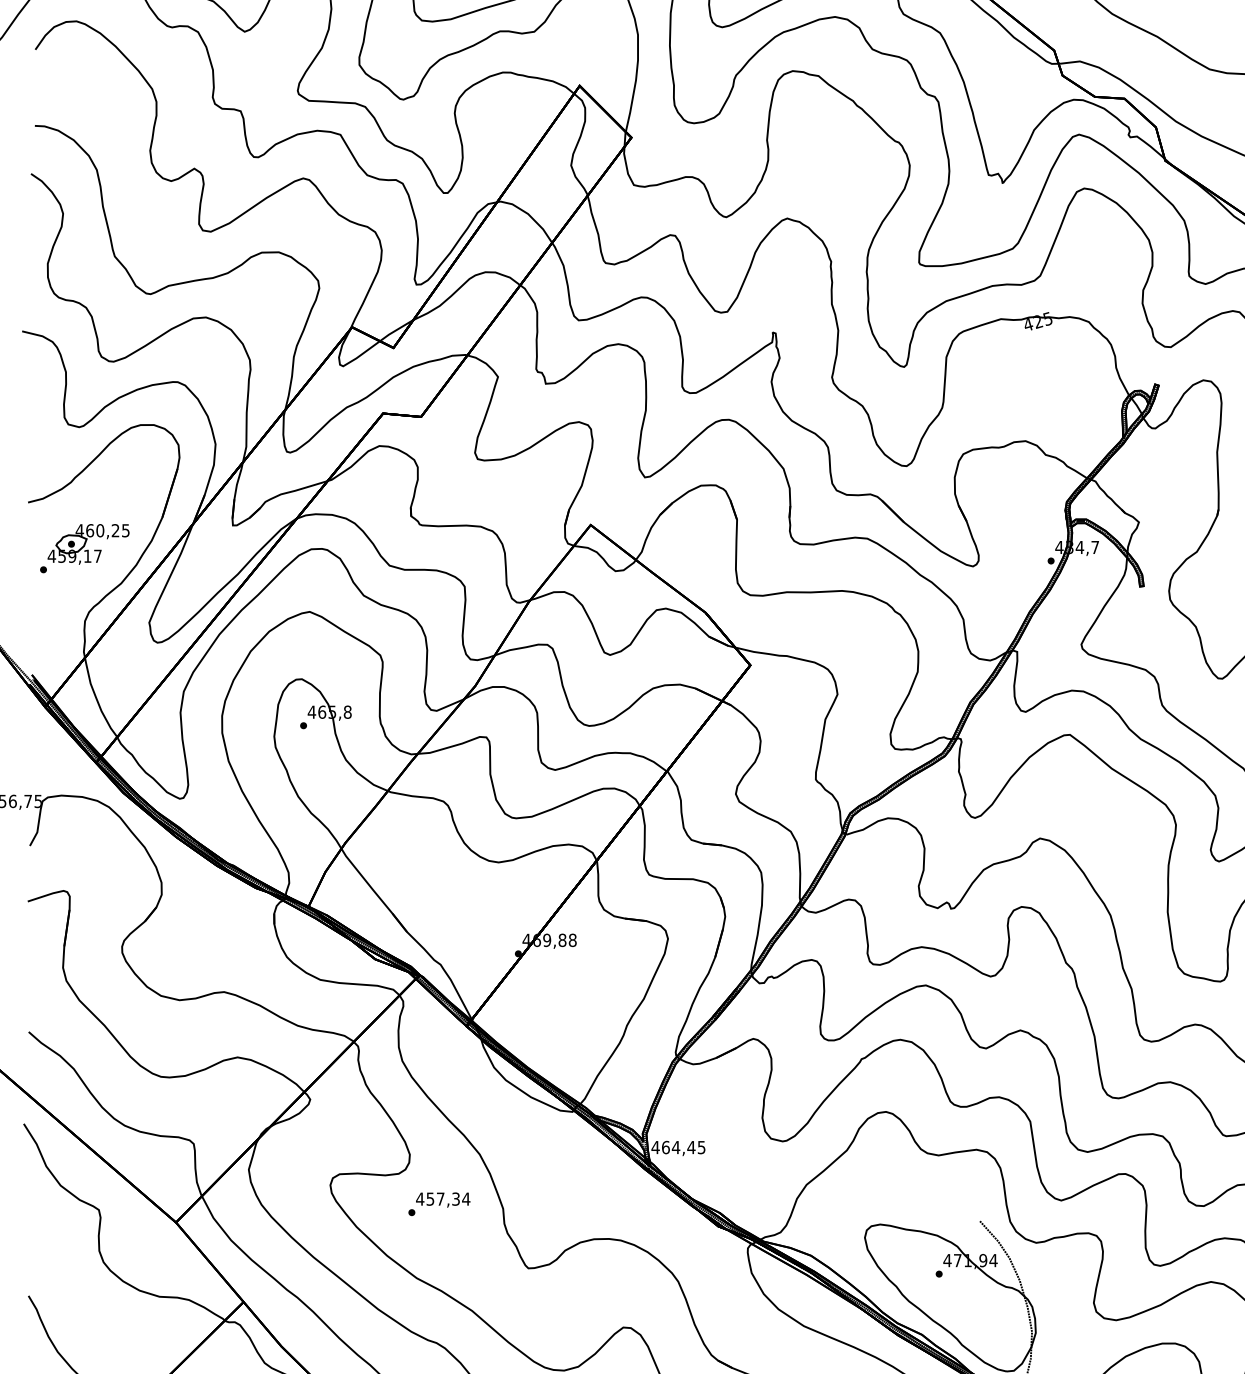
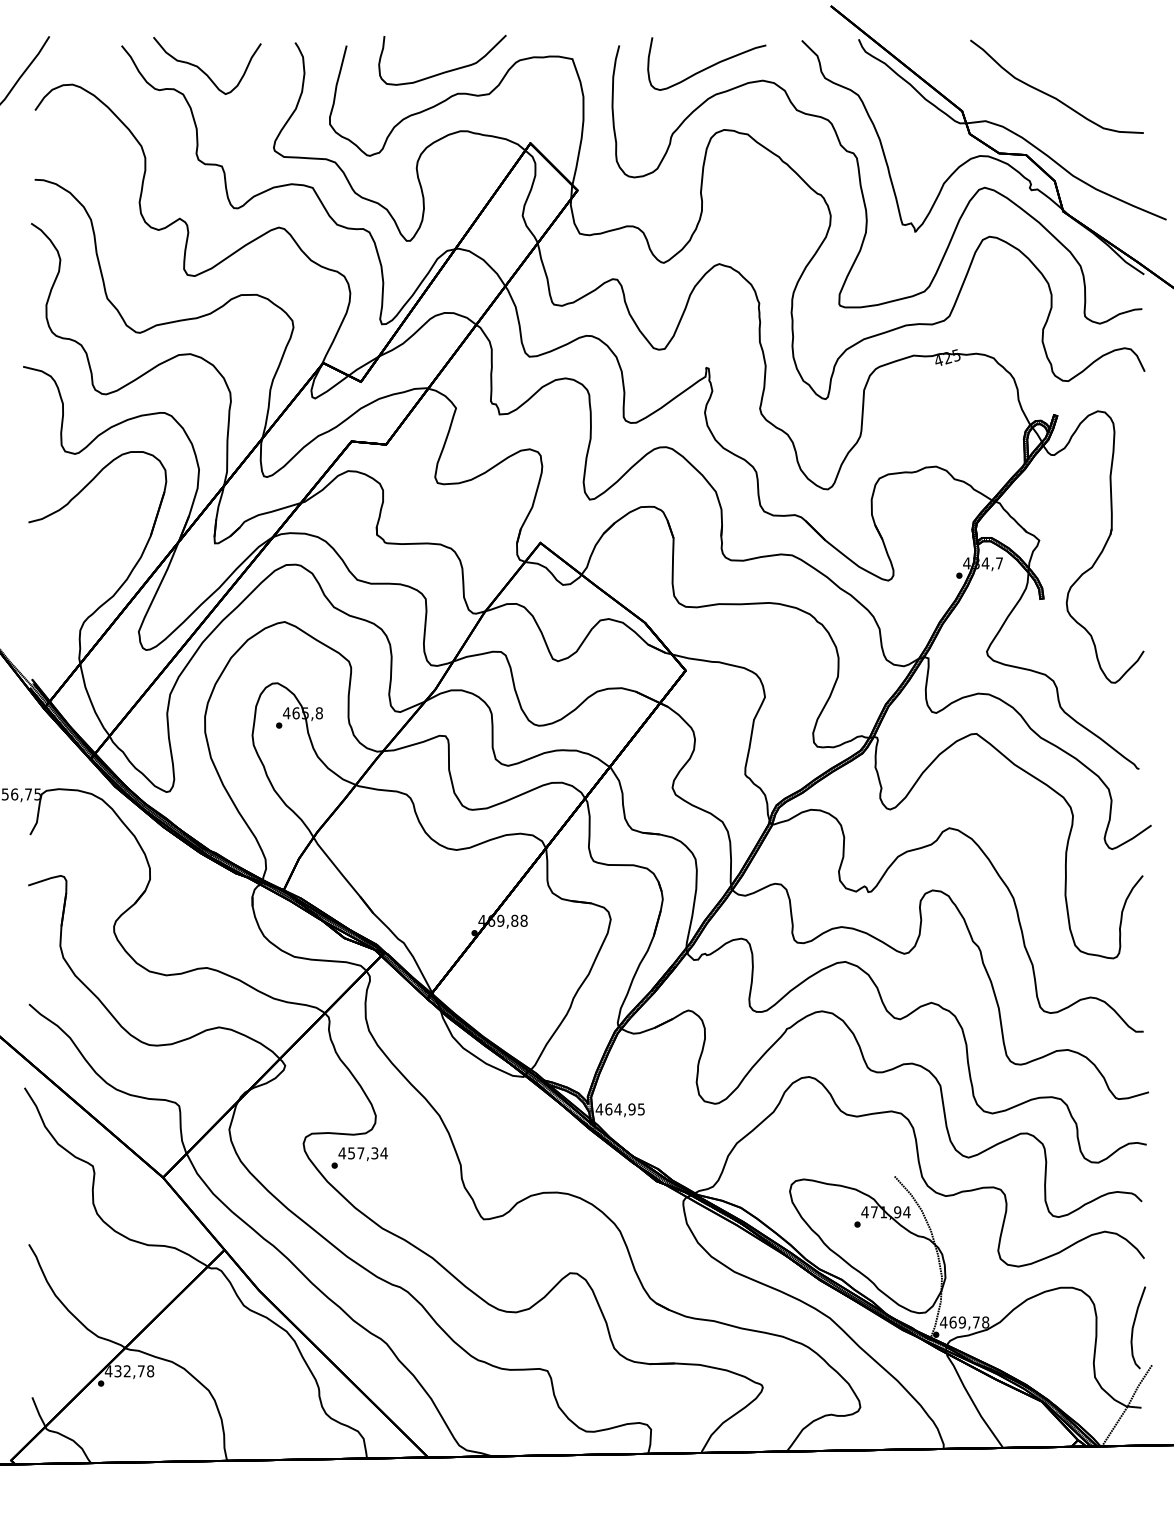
part: (84, 548) -> (79, 564), removed
text: (690, 1147) -> (631, 1109), 464,45 -> 464,95
text: (439, 1203) -> (359, 1157), moved

